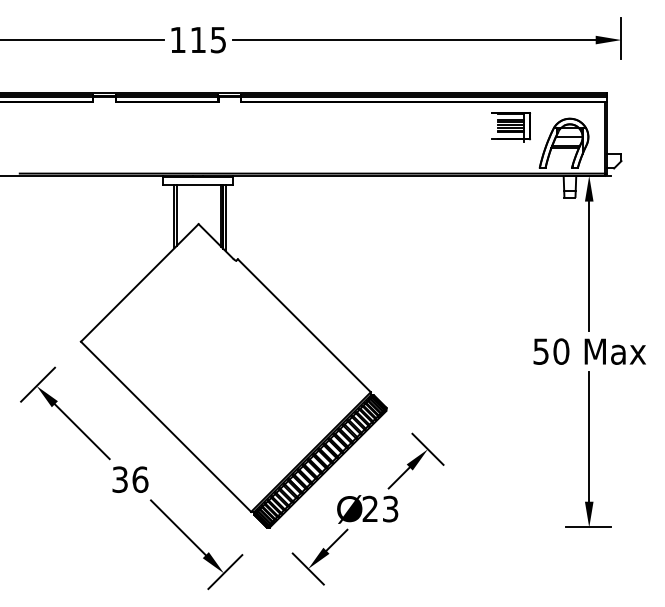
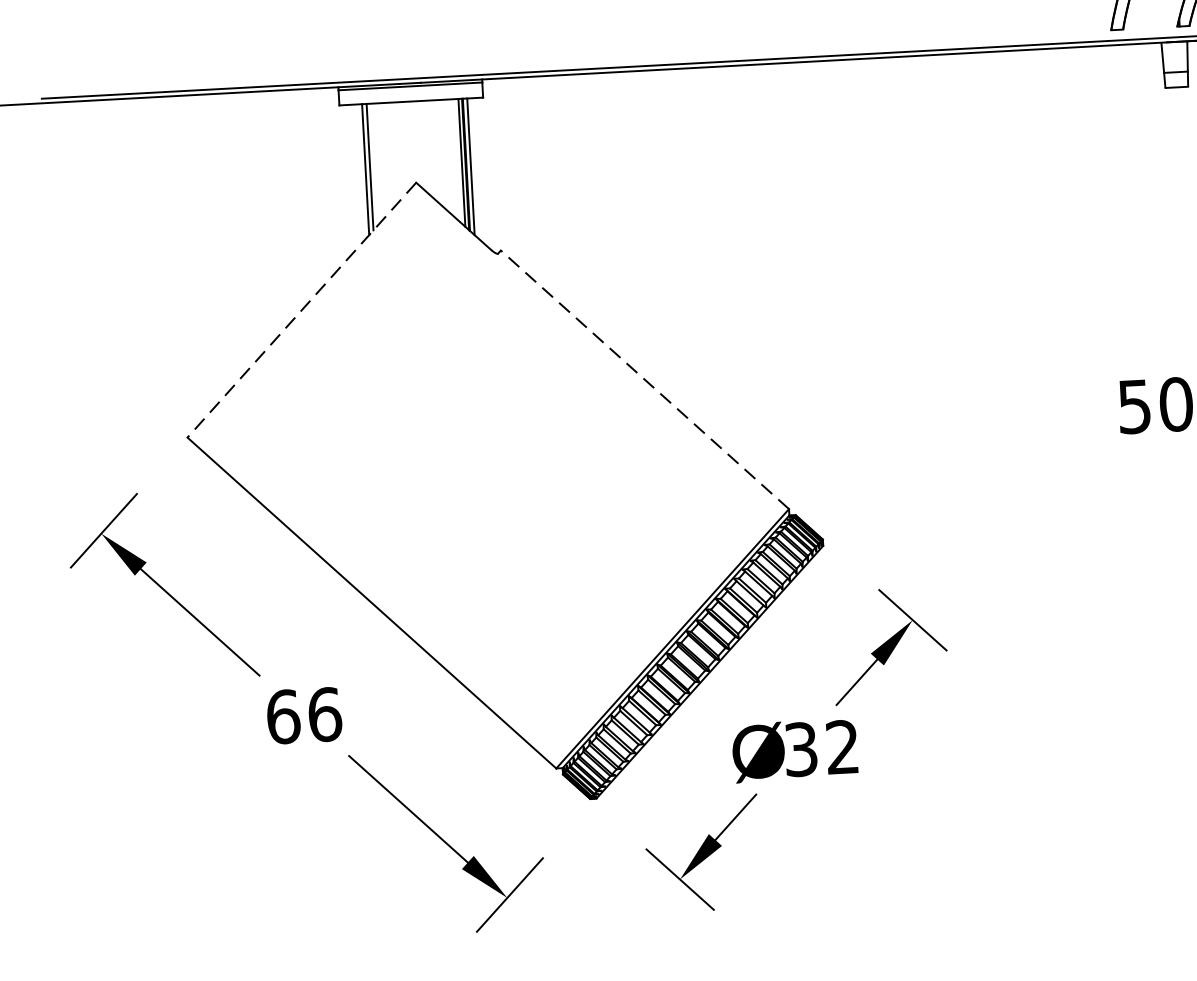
line: (139, 283) -> (301, 311), solid -> dashed
line: (304, 325) -> (645, 379), solid -> dashed
text: (120, 479) -> (284, 716), 36 -> 66
text: (380, 509) -> (821, 749), 23 -> 32

